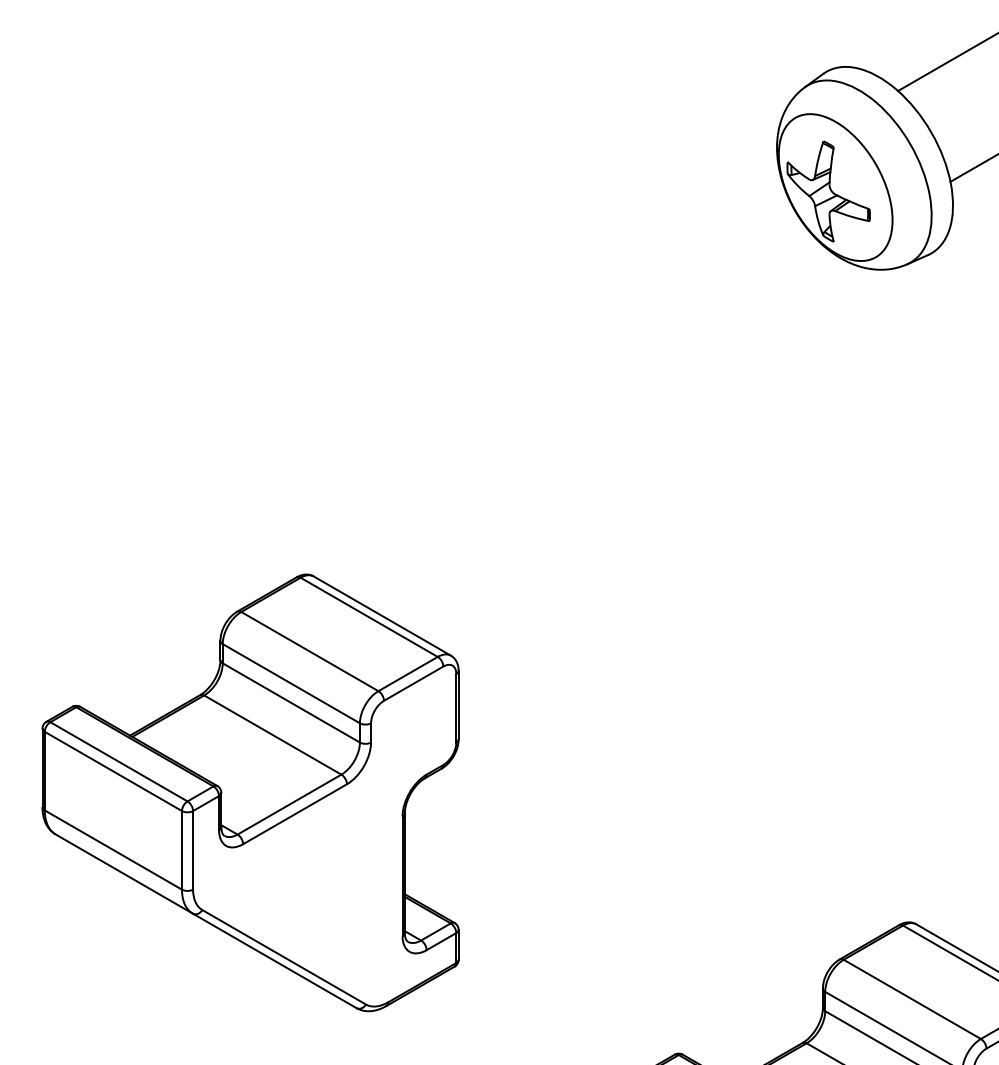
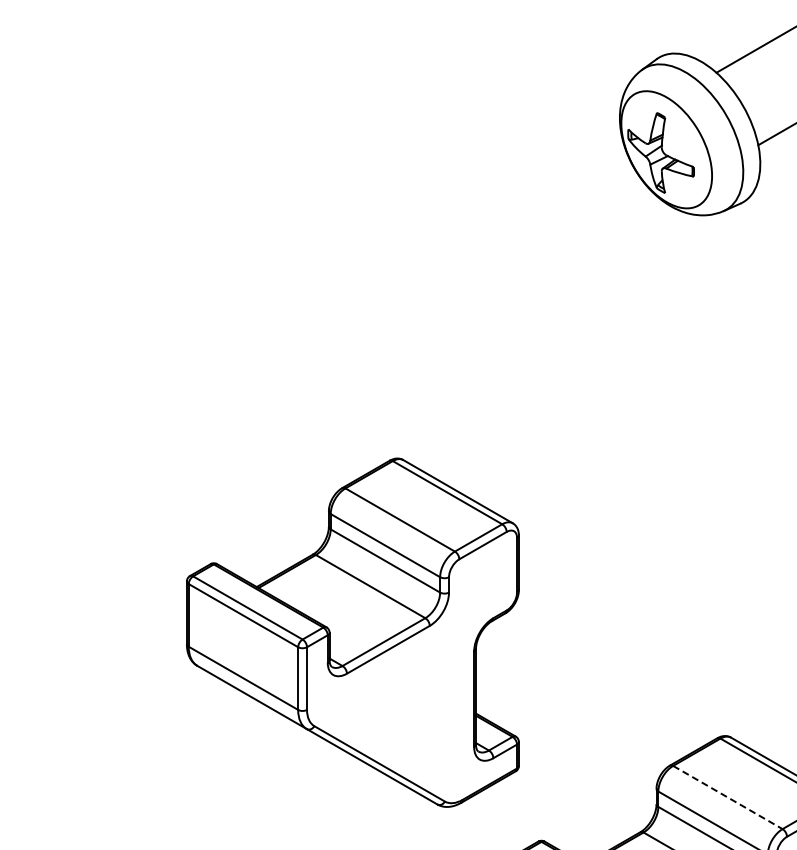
part: (250, 792) -> (352, 632), moved
line: (913, 999) -> (728, 797), solid -> dashed

